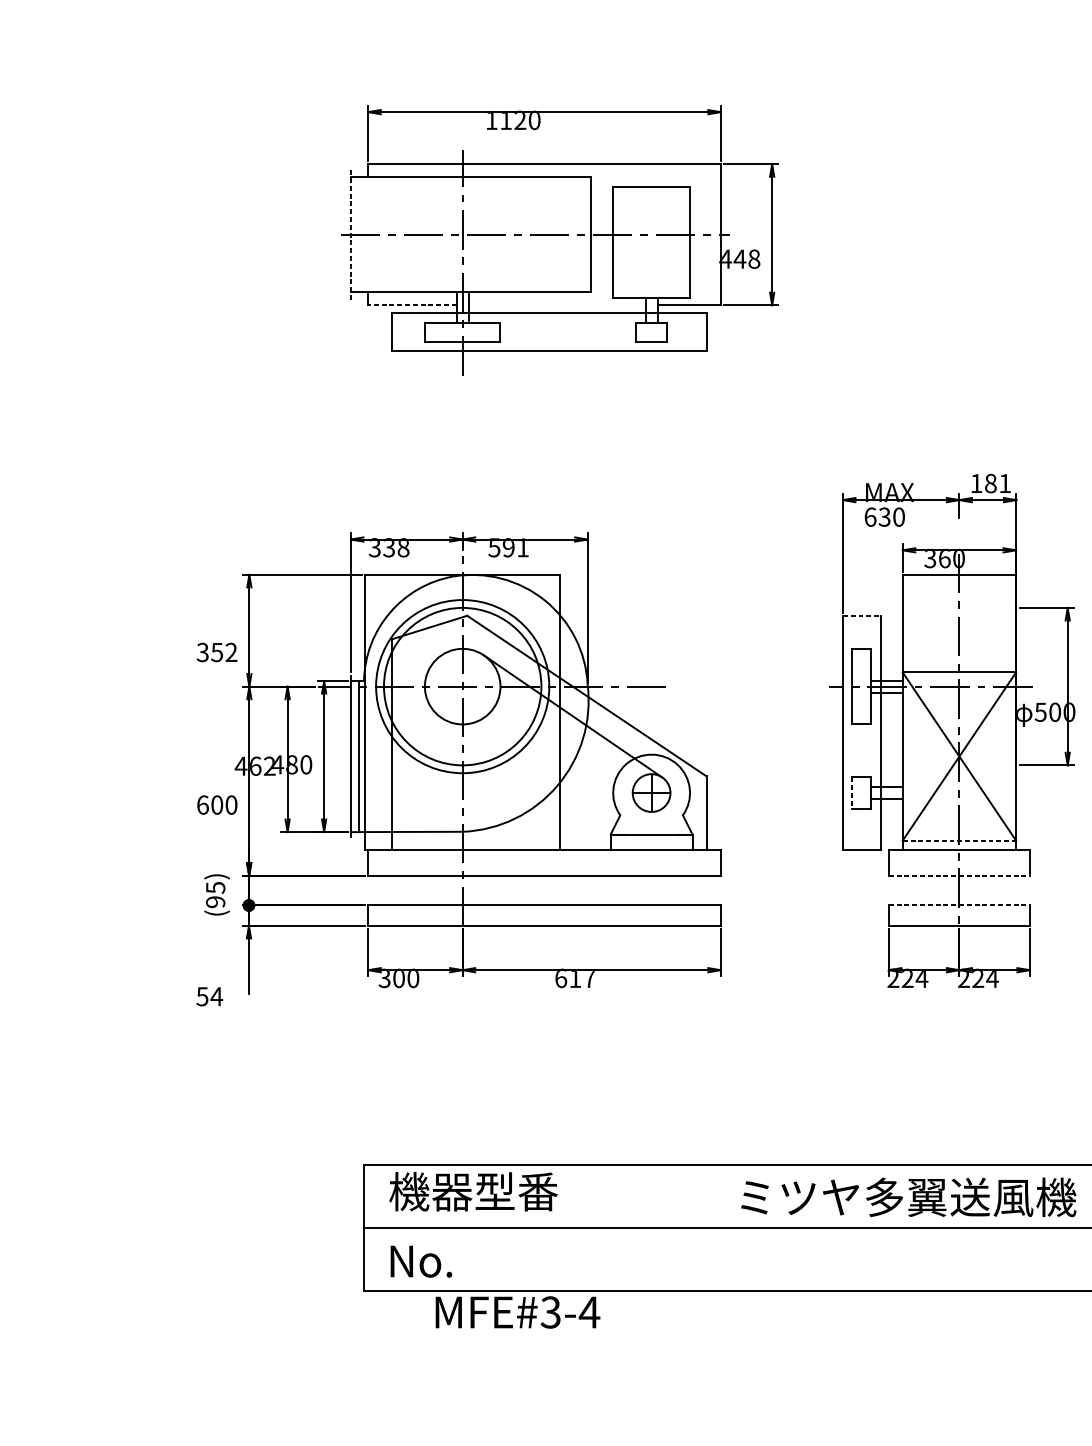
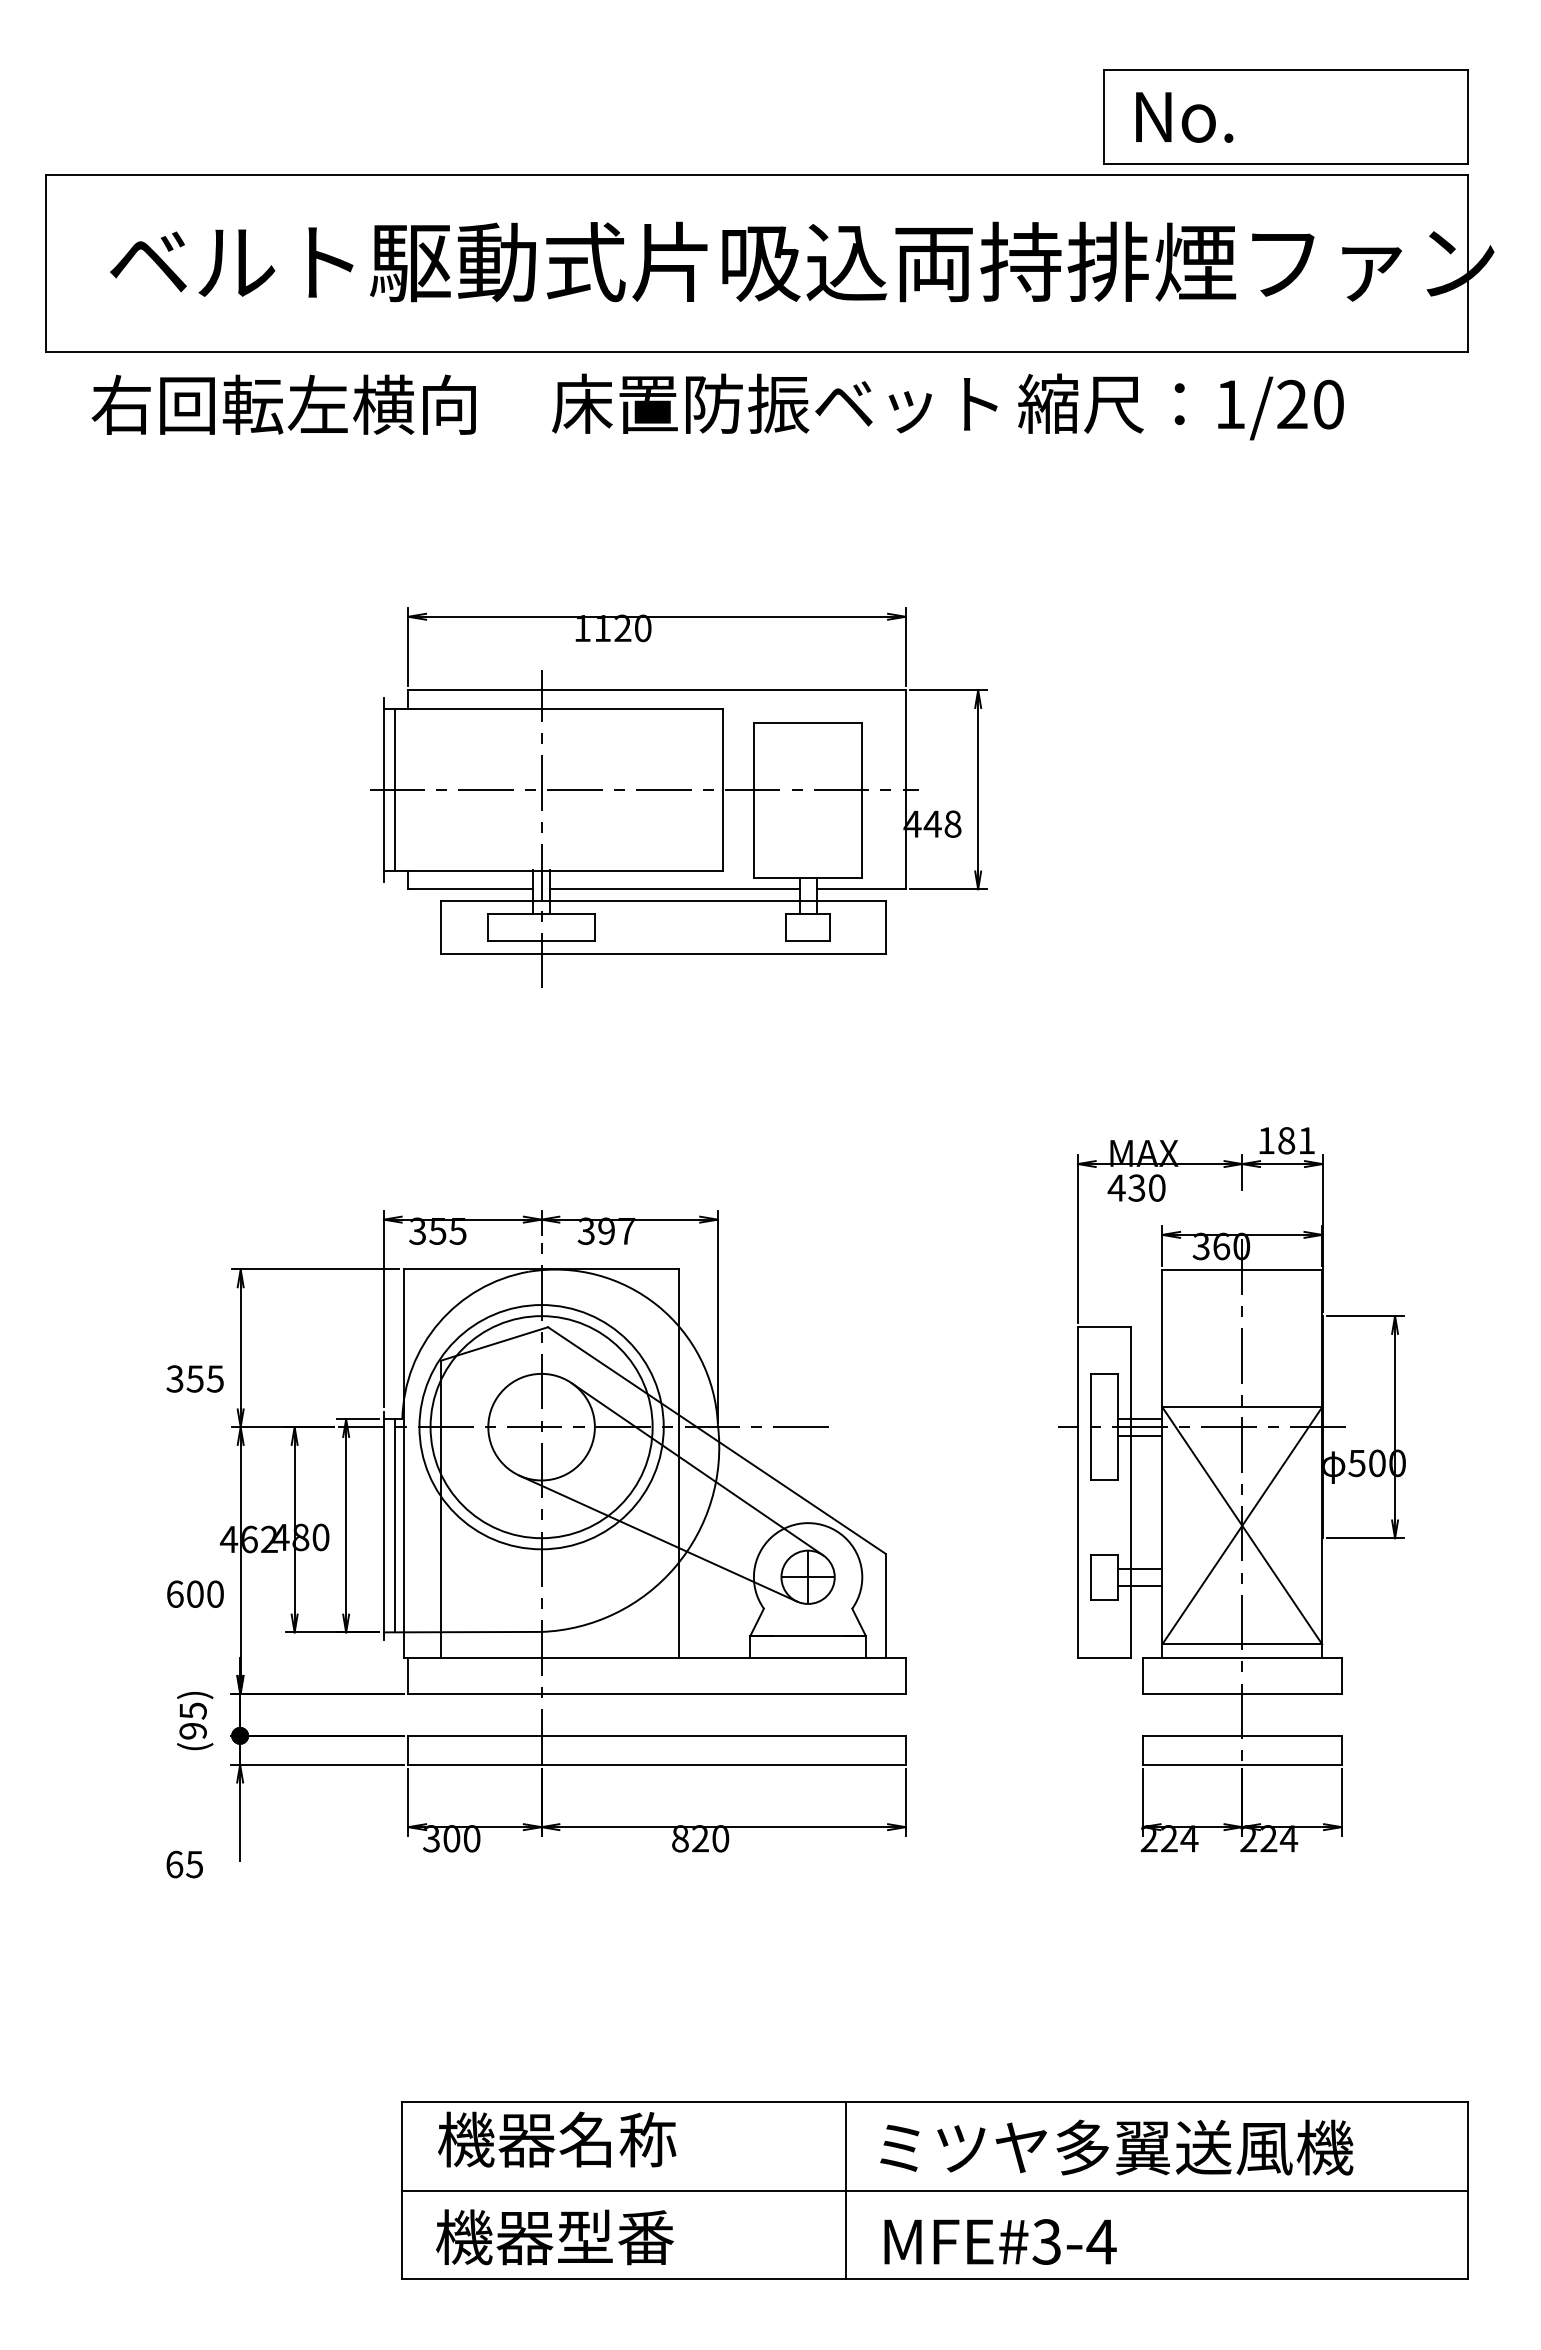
line: (350, 234) -> (383, 789), dashed -> solid
line: (359, 234) -> (395, 789), added
line: (412, 305) -> (470, 889), dashed -> solid
line: (556, 305) -> (674, 889), added
text: (870, 516) -> (1116, 1187), 630 -> 430
text: (396, 547) -> (448, 1230), 338 -> 355
text: (508, 547) -> (606, 1230), 591 -> 397
line: (861, 615) -> (1104, 1327), dashed -> solid
text: (230, 652) -> (214, 1378), 352 -> 355
line: (545, 765) -> (658, 1538), added
line: (852, 793) -> (1091, 1577), dashed -> solid
line: (959, 840) -> (1242, 1644), dashed -> solid
line: (959, 875) -> (1242, 1693), dashed -> solid
line: (959, 905) -> (1242, 1735), dashed -> solid
text: (575, 978) -> (700, 1838), 617 -> 820
text: (209, 996) -> (184, 1864), 54 -> 65
text: (516, 1191) -> (617, 2139), 機器型番 -> 機器名称
text: (908, 1197) -> (1116, 2147), moved
line: (678, 1227) -> (845, 2190), added
text: (472, 1261) -> (555, 2237), No. -> 機器型番
text: (517, 1312) -> (1000, 2241), moved

